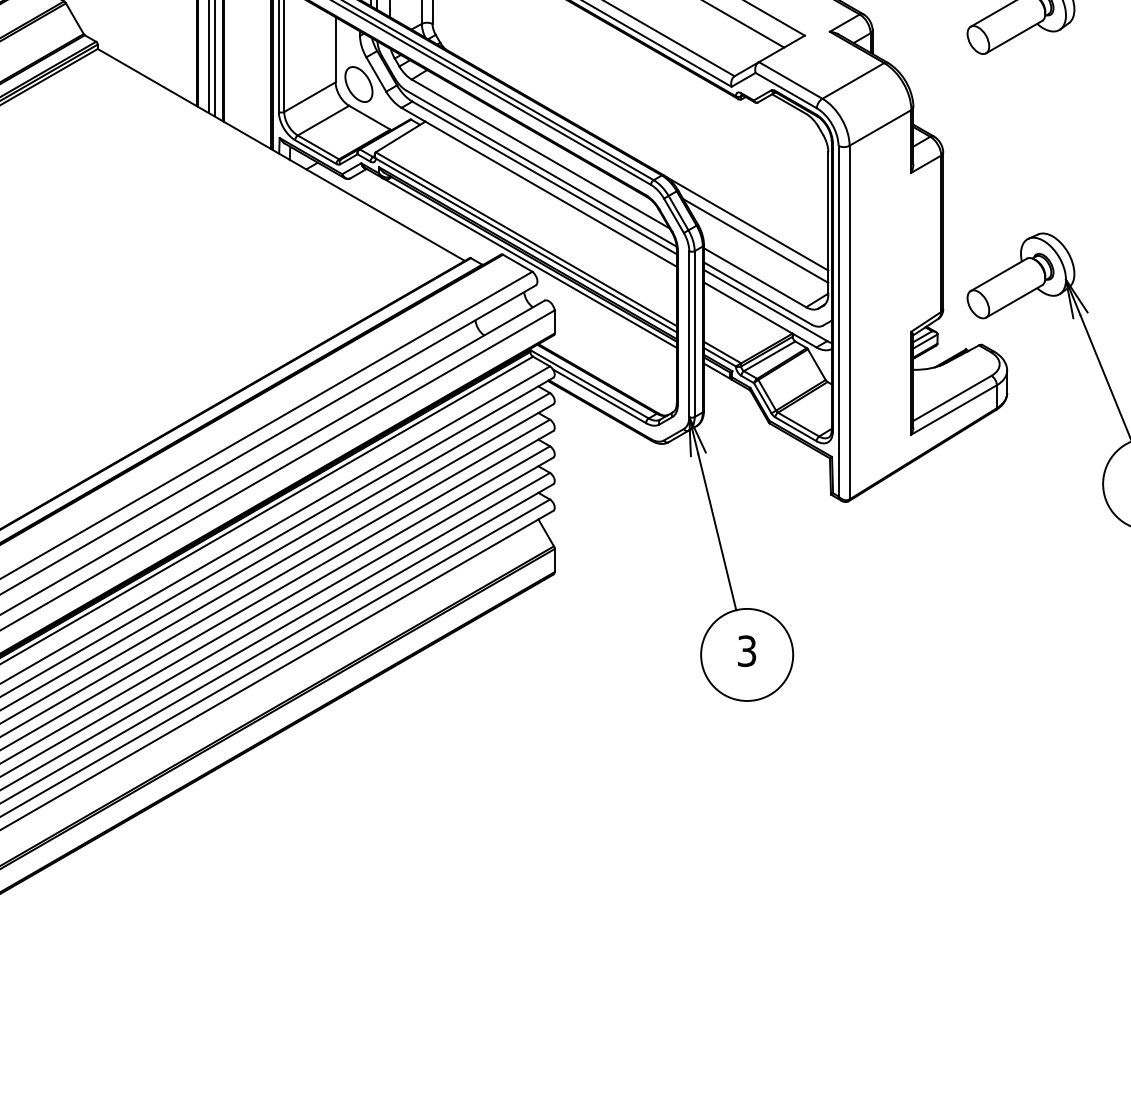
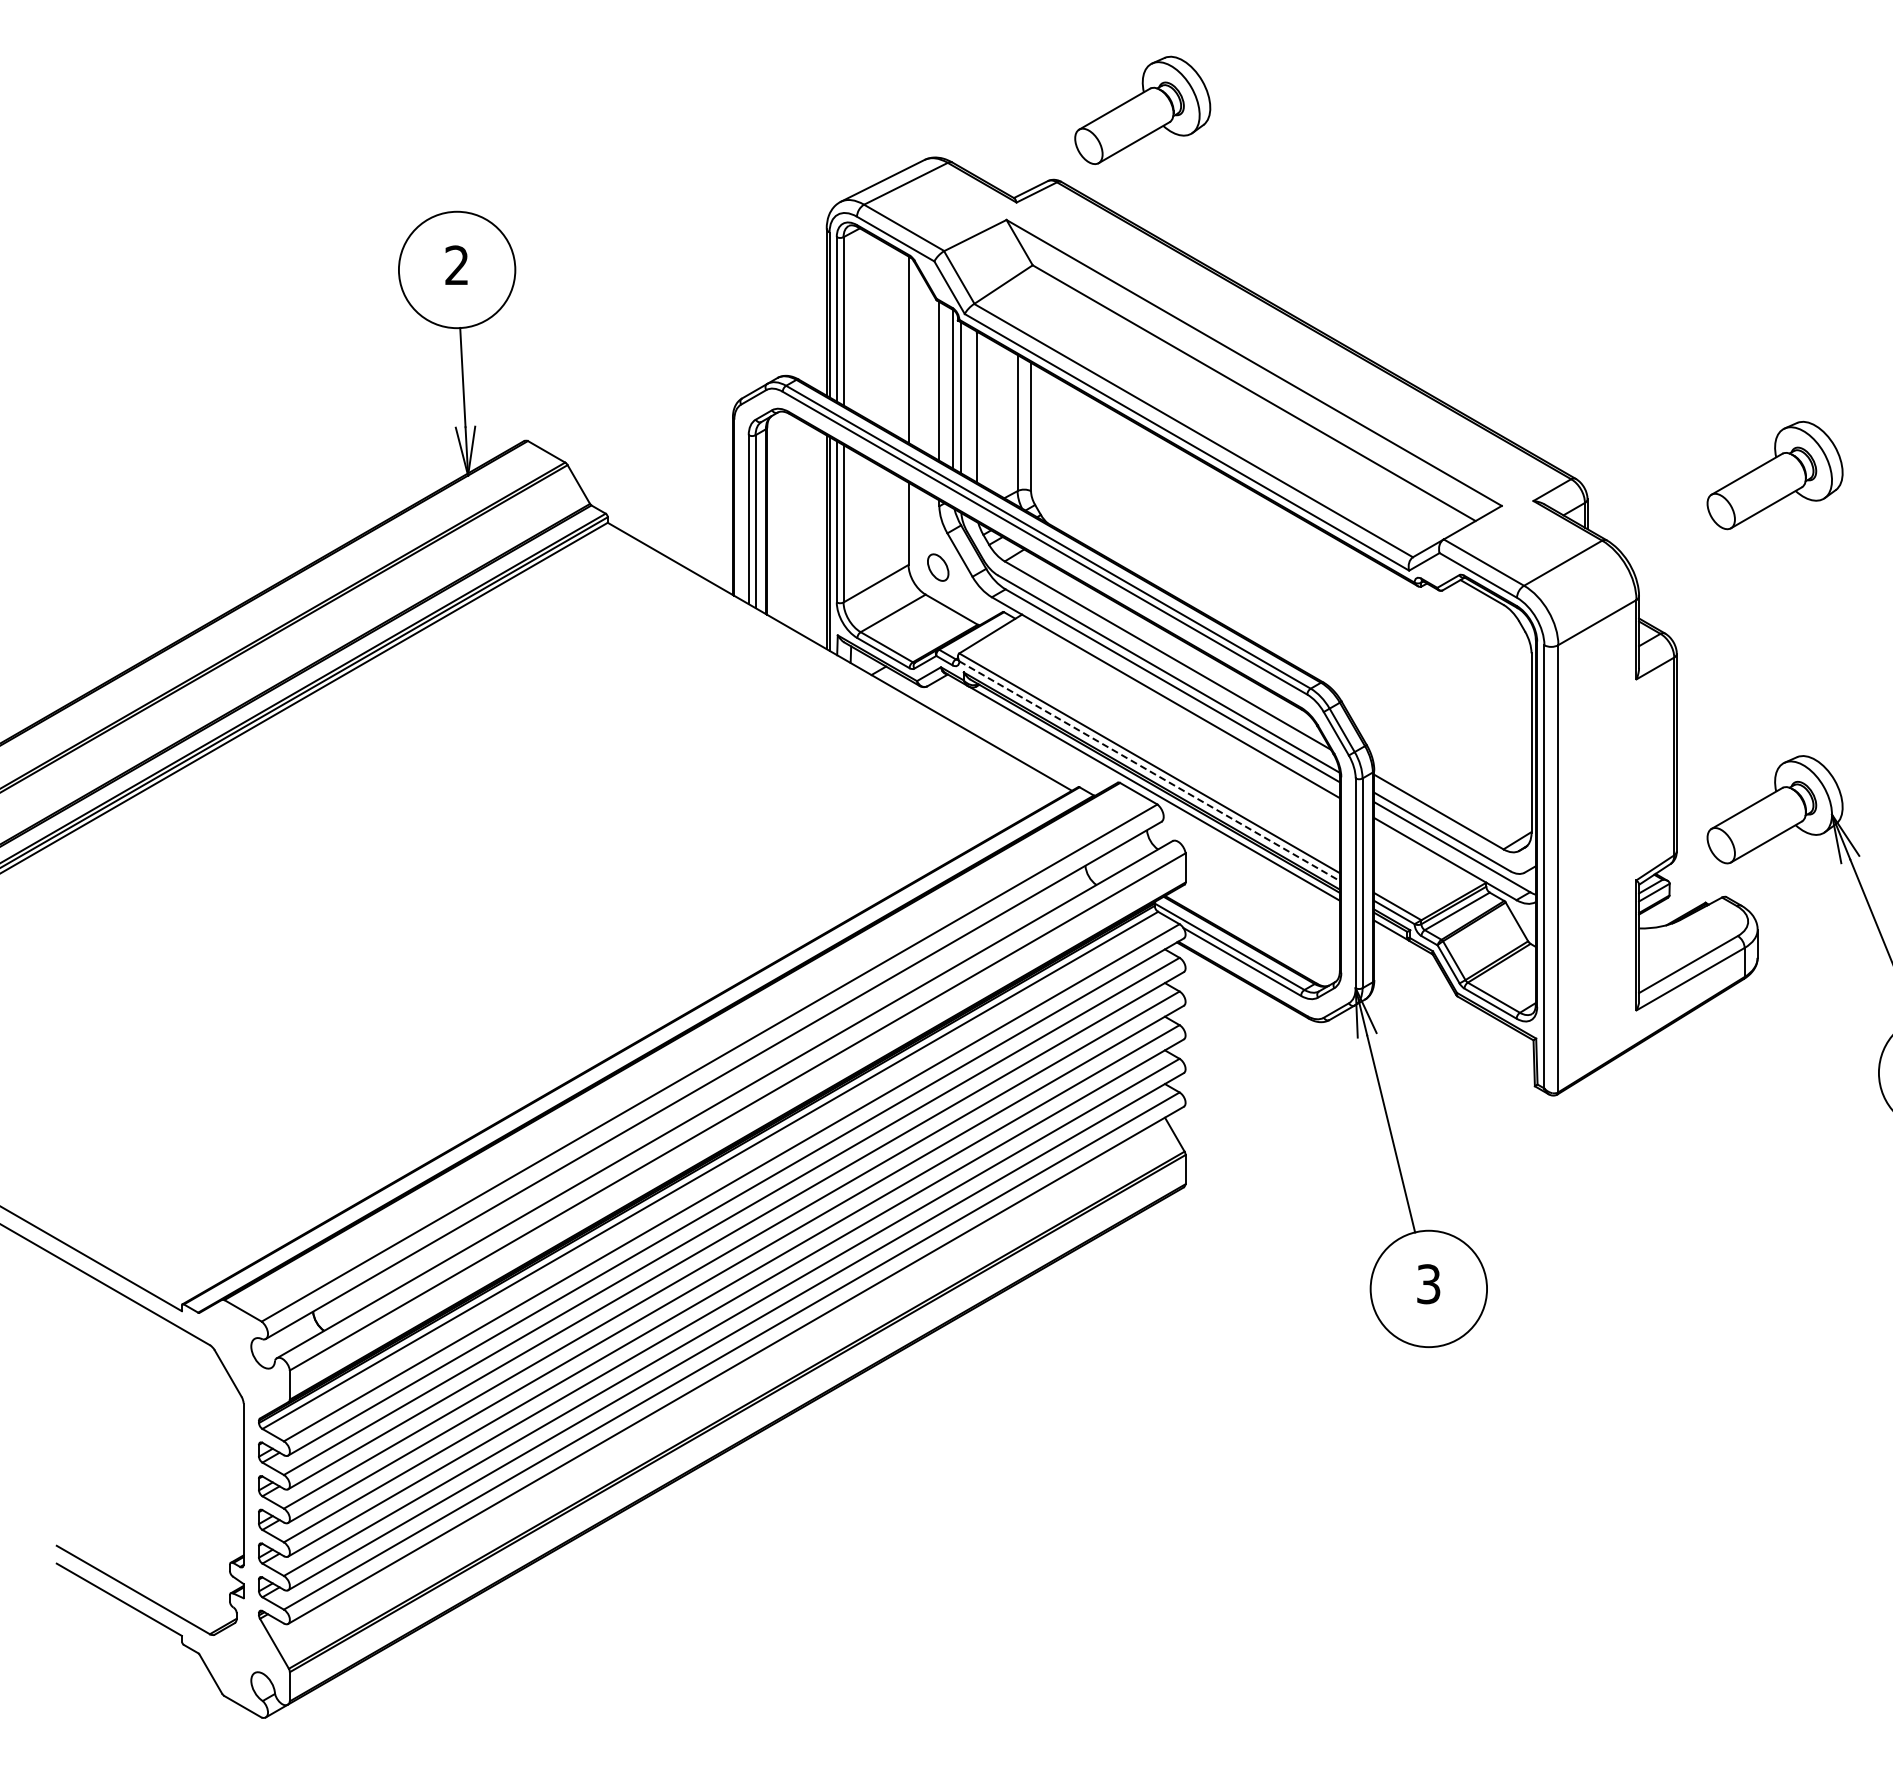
part: (359, 84) -> (938, 567), size x0.6
line: (747, 223) -> (1429, 743), removed
line: (755, 240) -> (1439, 765), removed
line: (526, 245) -> (1149, 771), solid -> dashed

